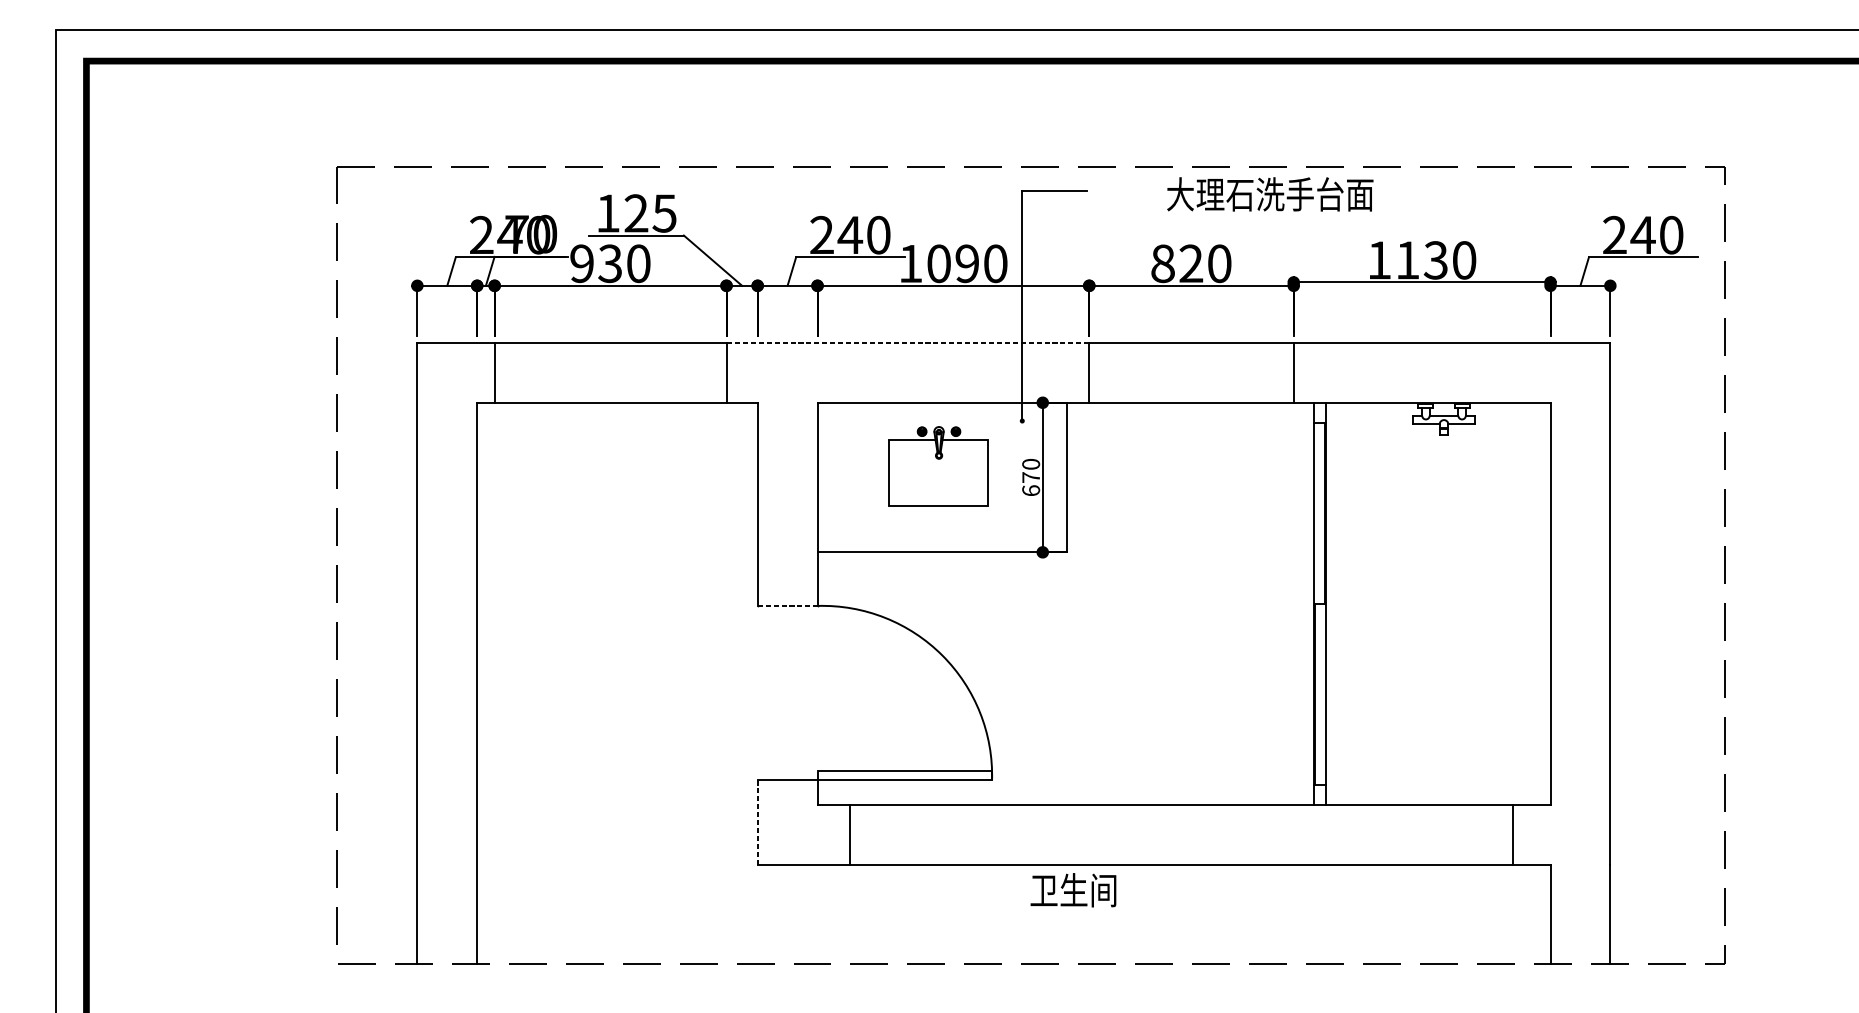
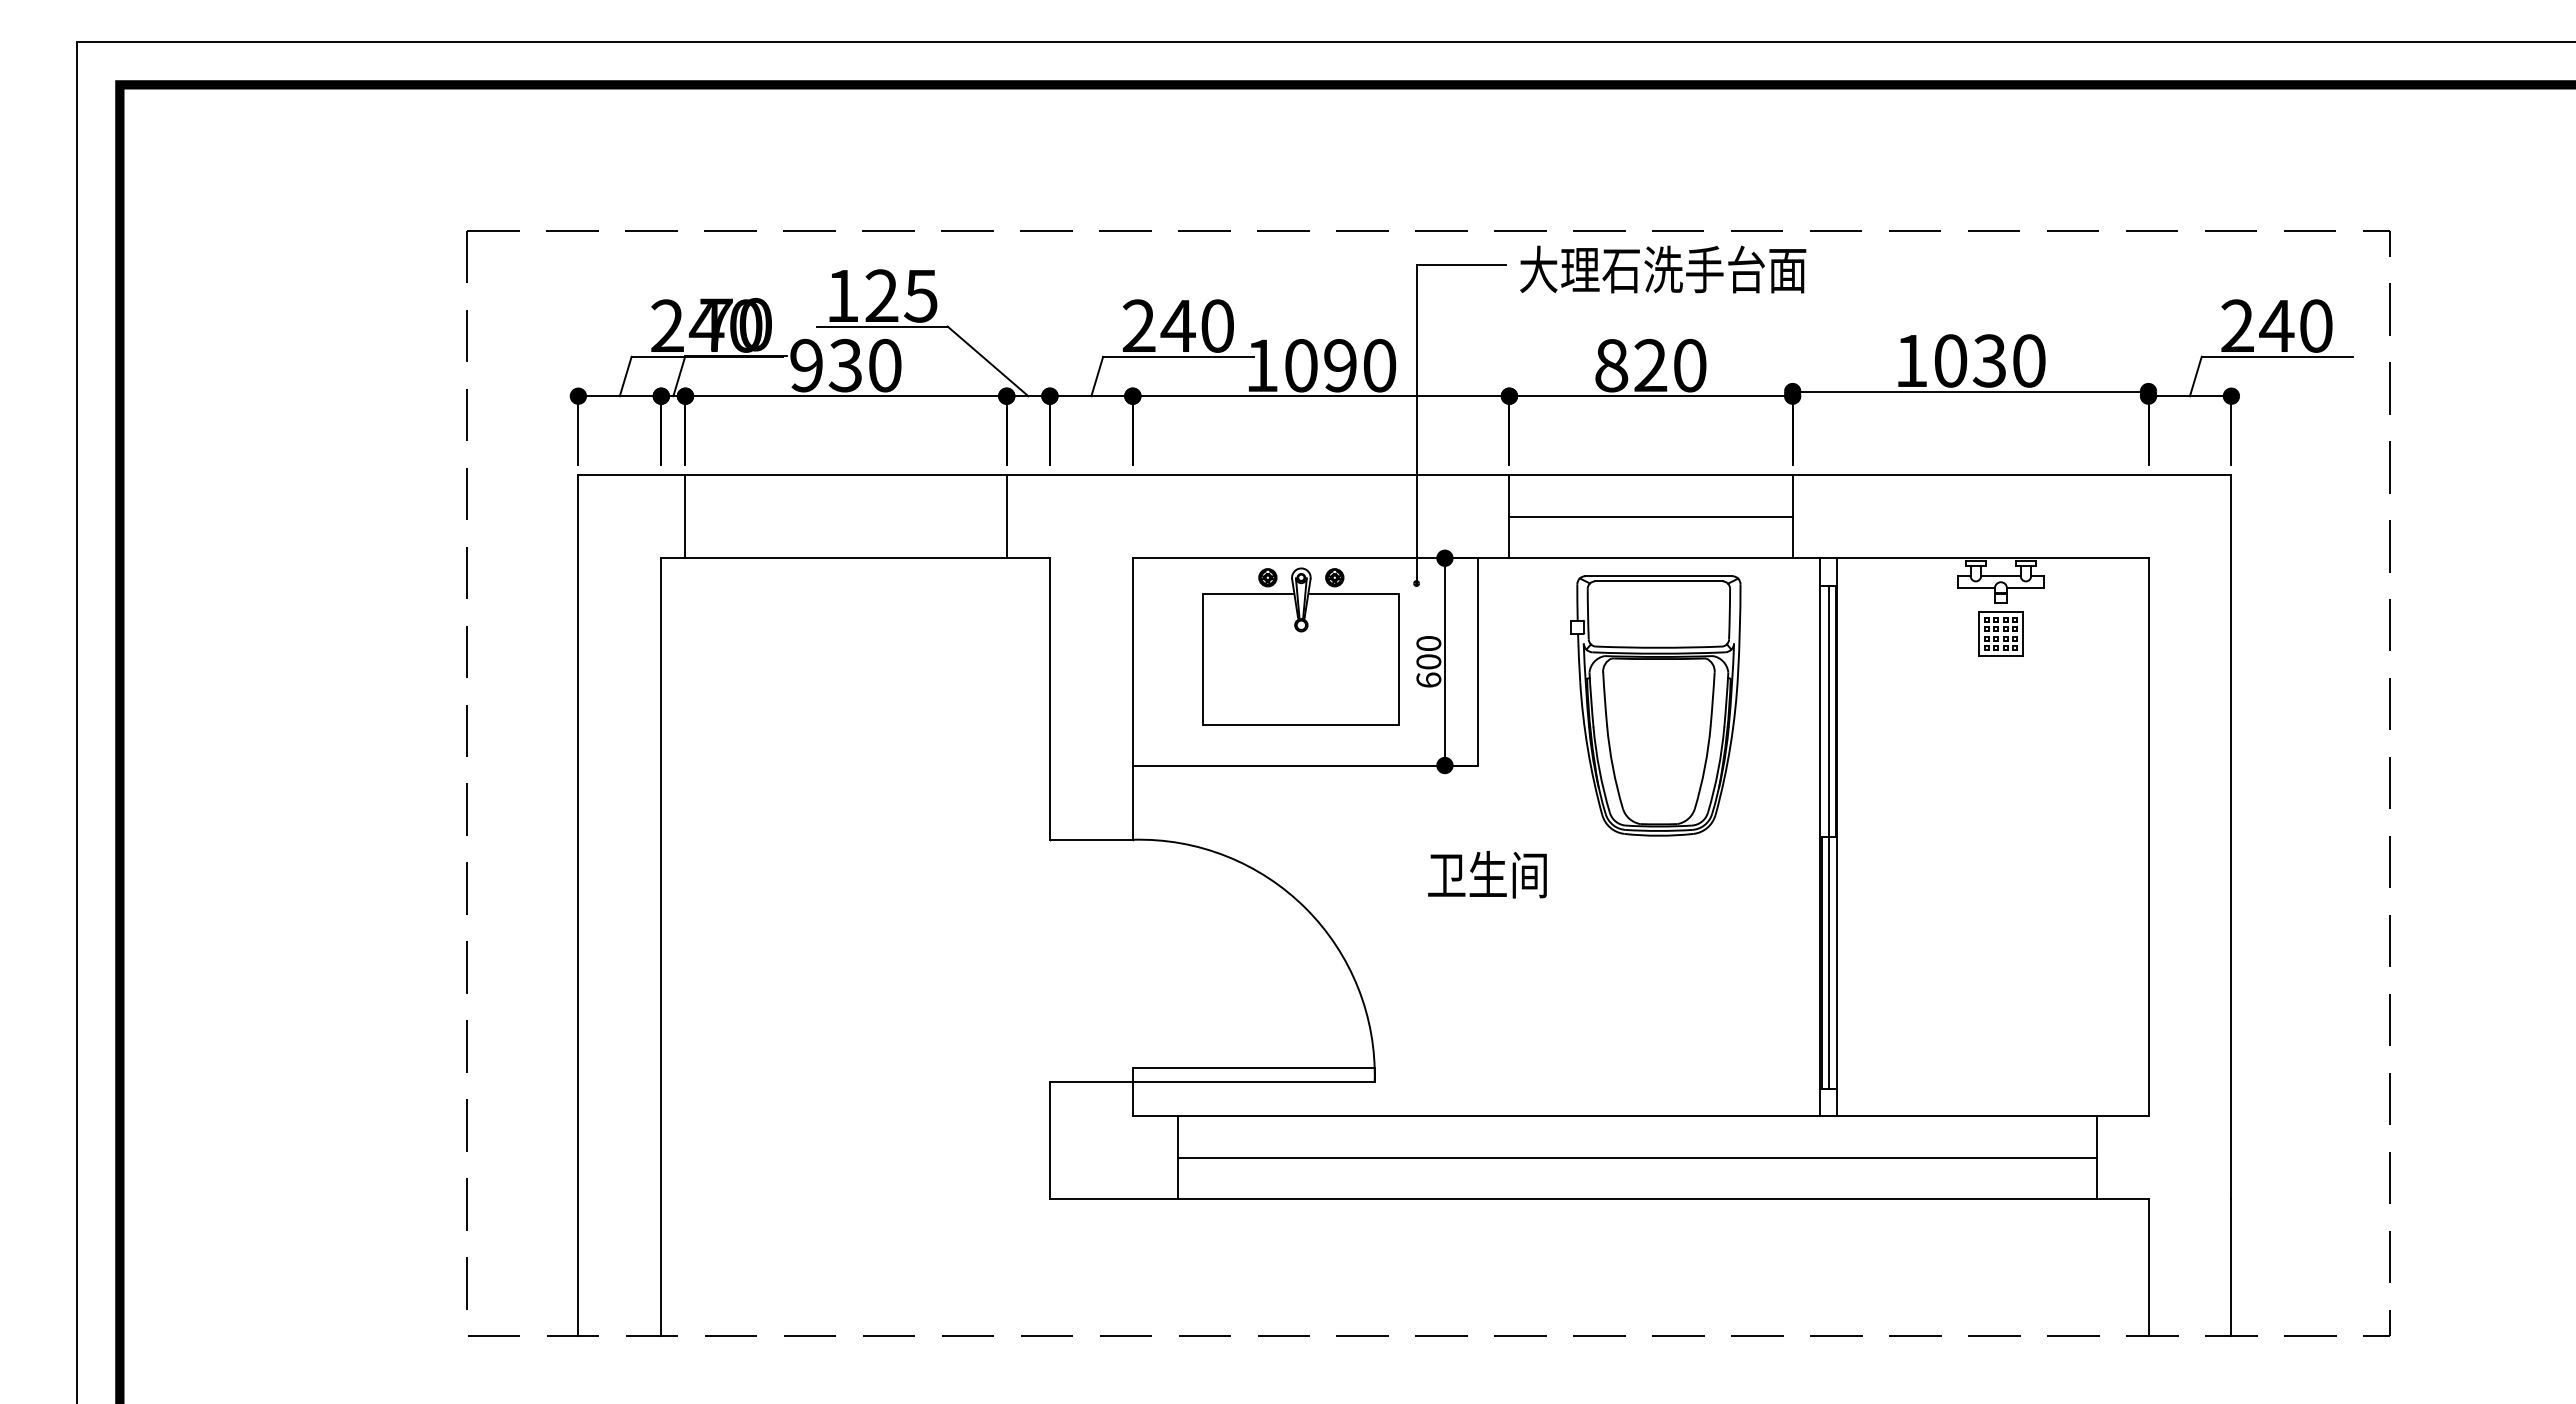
text: (1270, 194) -> (1663, 269), moved
text: (1408, 260) -> (1951, 360), 1130 -> 1030
line: (907, 343) -> (1257, 475), dashed -> solid
line: (1191, 372) -> (1650, 516), added
part: (1443, 457) -> (2000, 633), added
part: (938, 466) -> (1300, 646), size x1.43
text: (1030, 477) -> (1428, 661), 670 -> 600
part: (1194, 509) -> (1655, 705), added
line: (1319, 603) -> (1828, 836), added
line: (787, 605) -> (1091, 839), dashed -> solid
line: (757, 822) -> (1049, 1140), dashed -> solid
line: (1181, 835) -> (1636, 1157), added
text: (1073, 890) -> (1487, 874), moved

